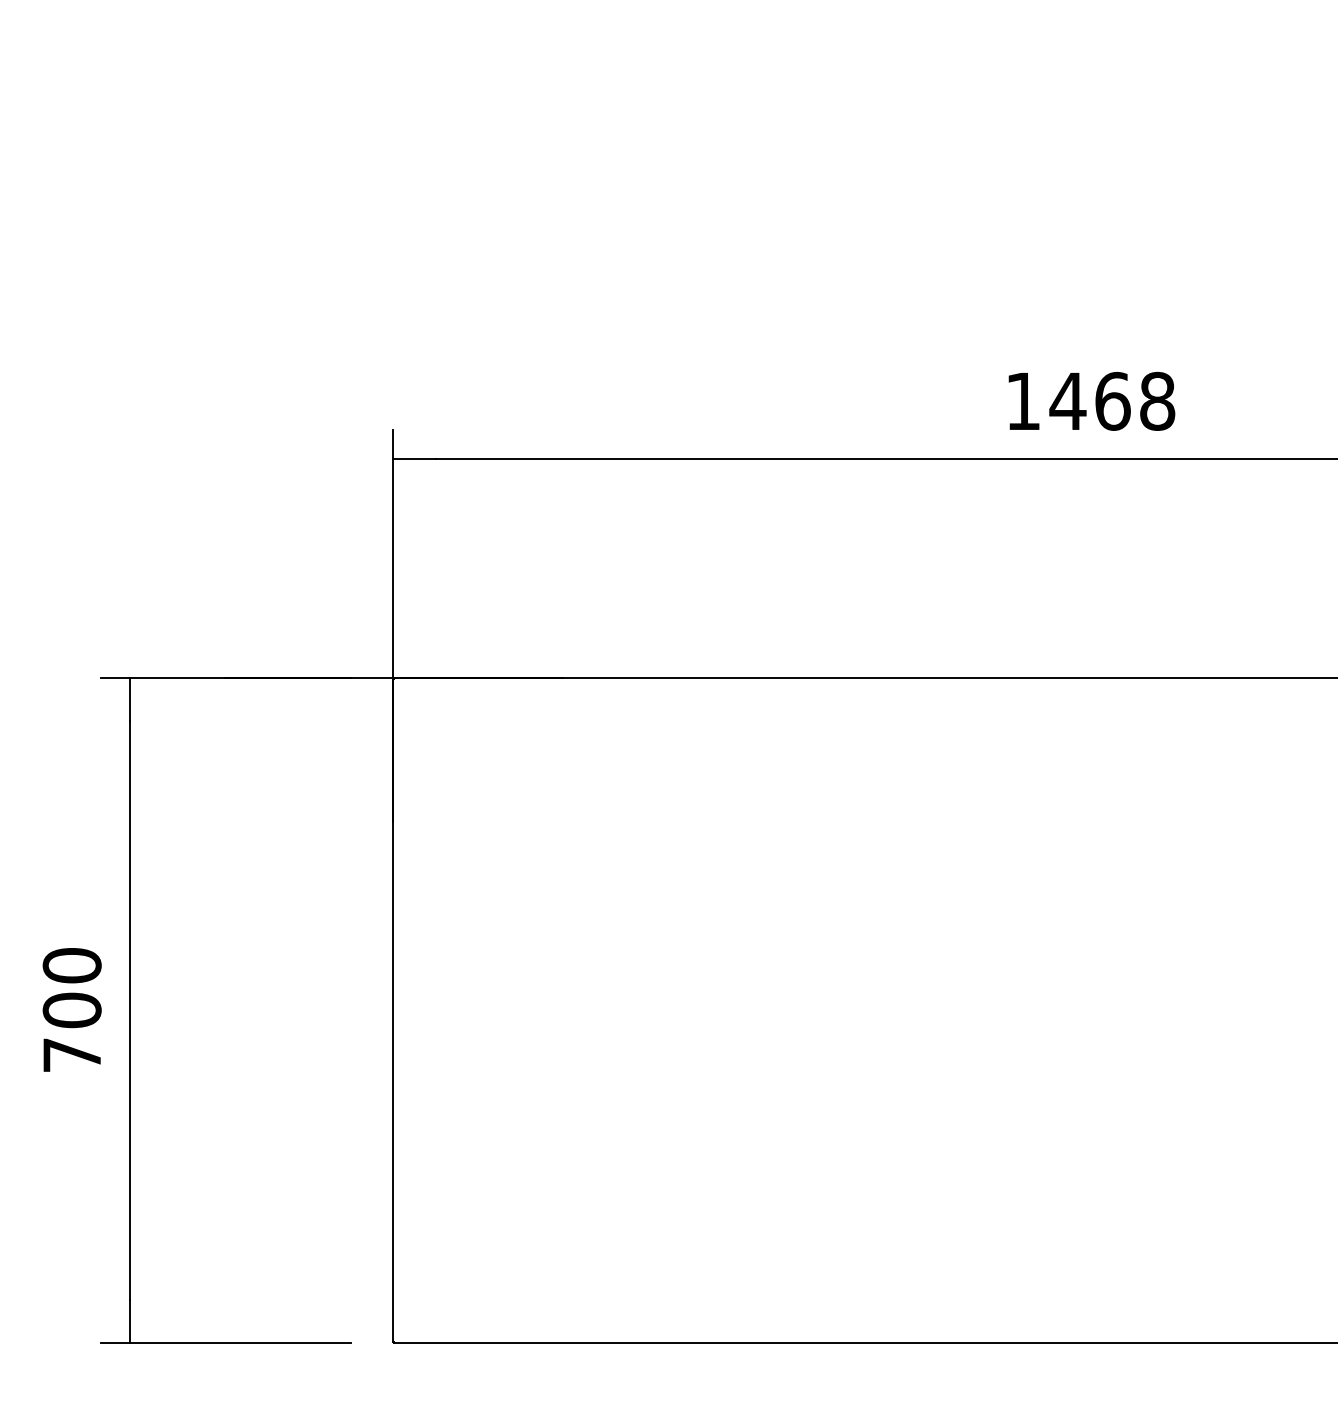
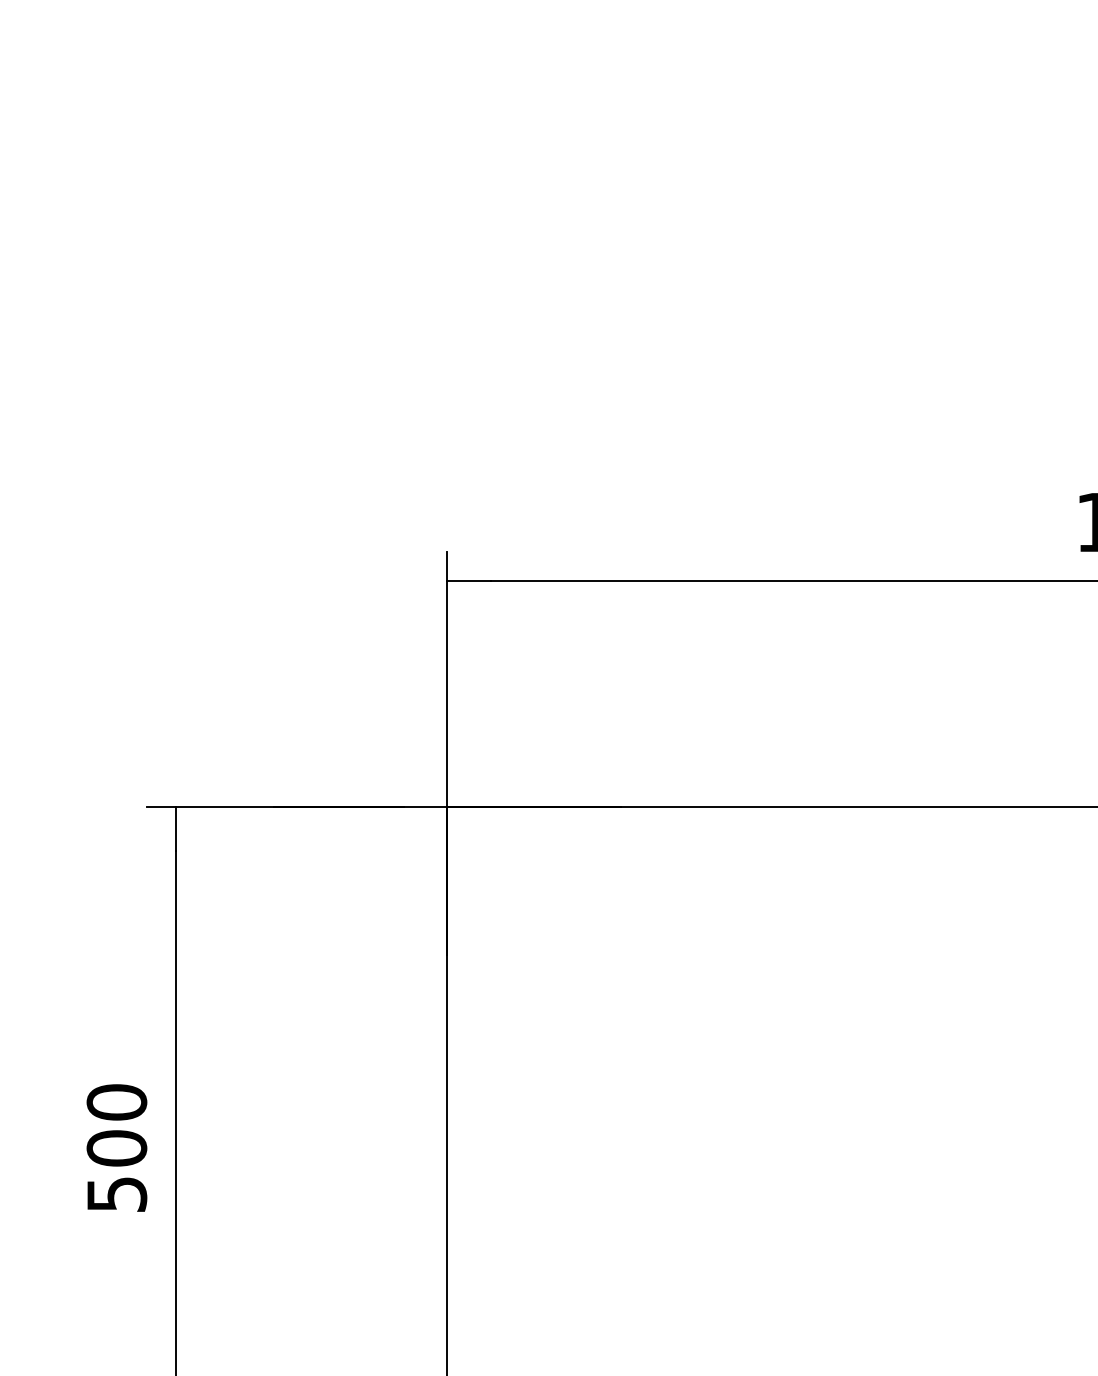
text: (72, 1055) -> (117, 1194), 700 -> 500

